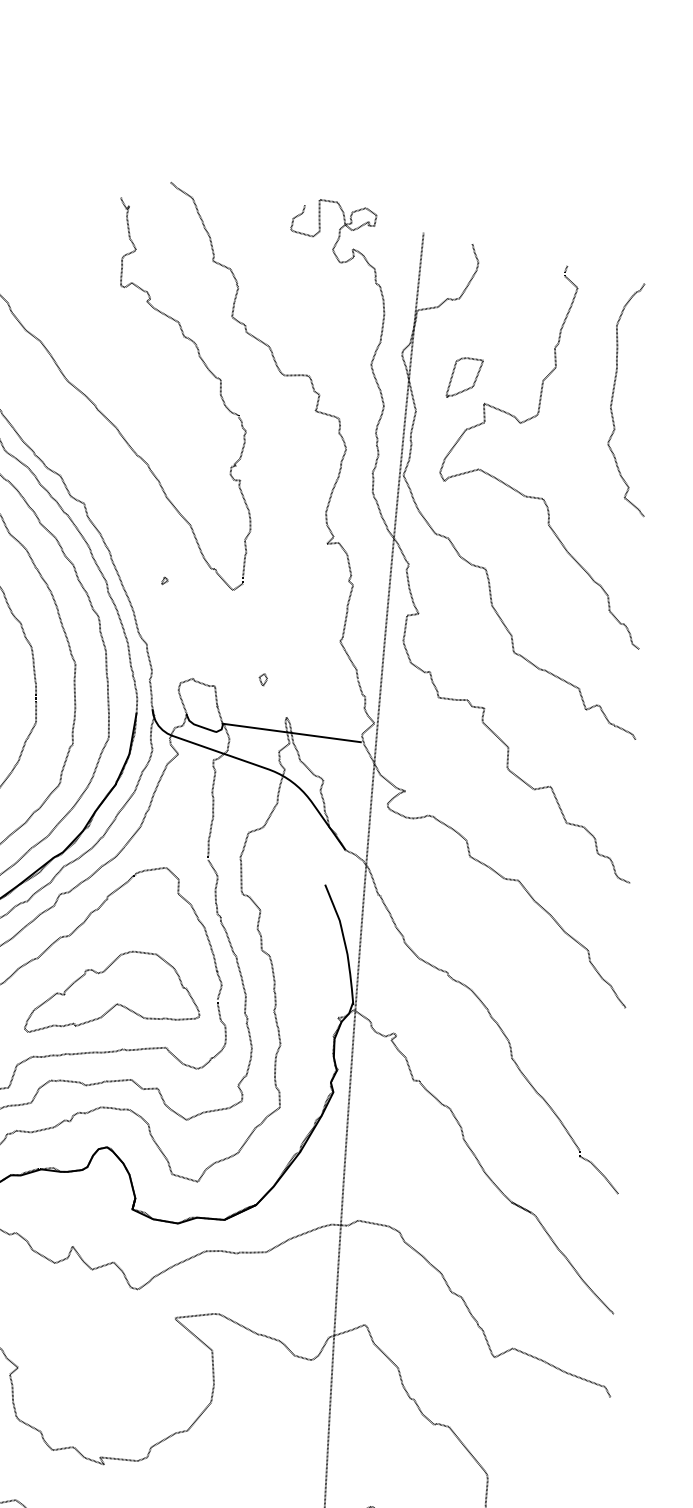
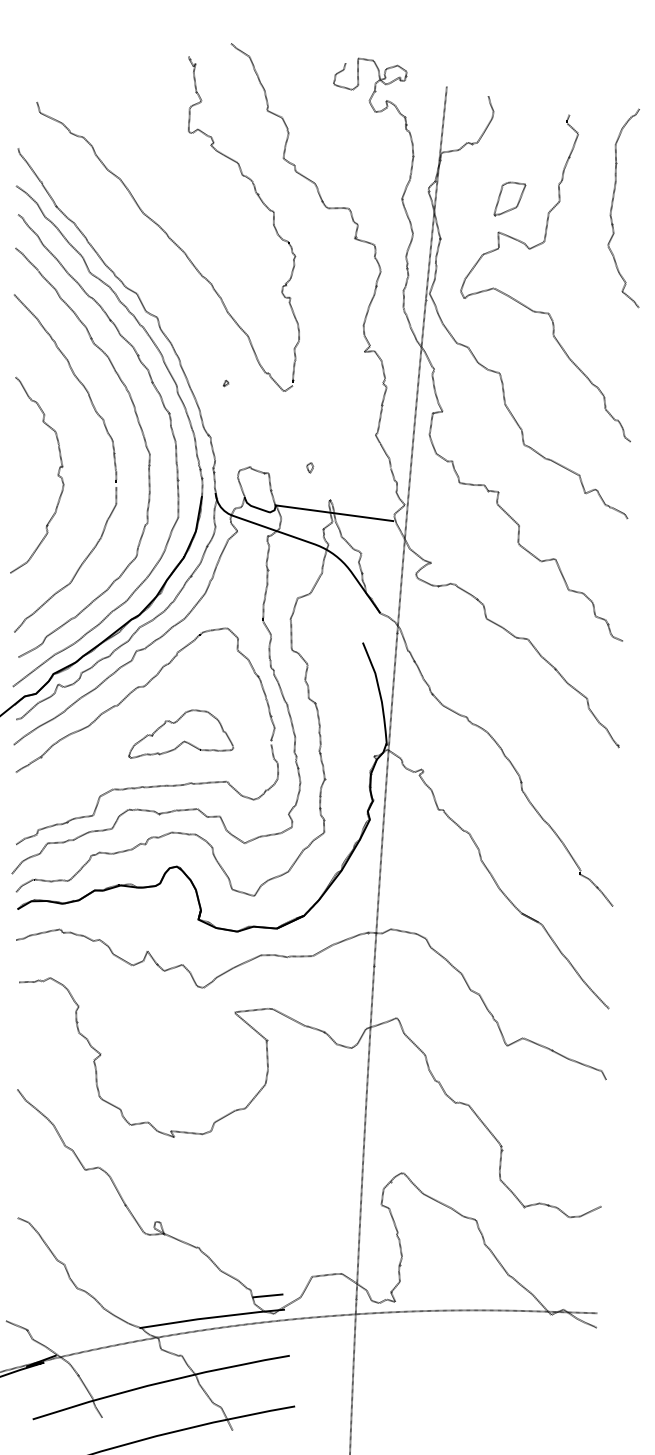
part: (464, 376) -> (509, 198), moved
curve: (613, 400) -> (612, 208), moved
part: (111, 992) -> (180, 734), size x0.7

